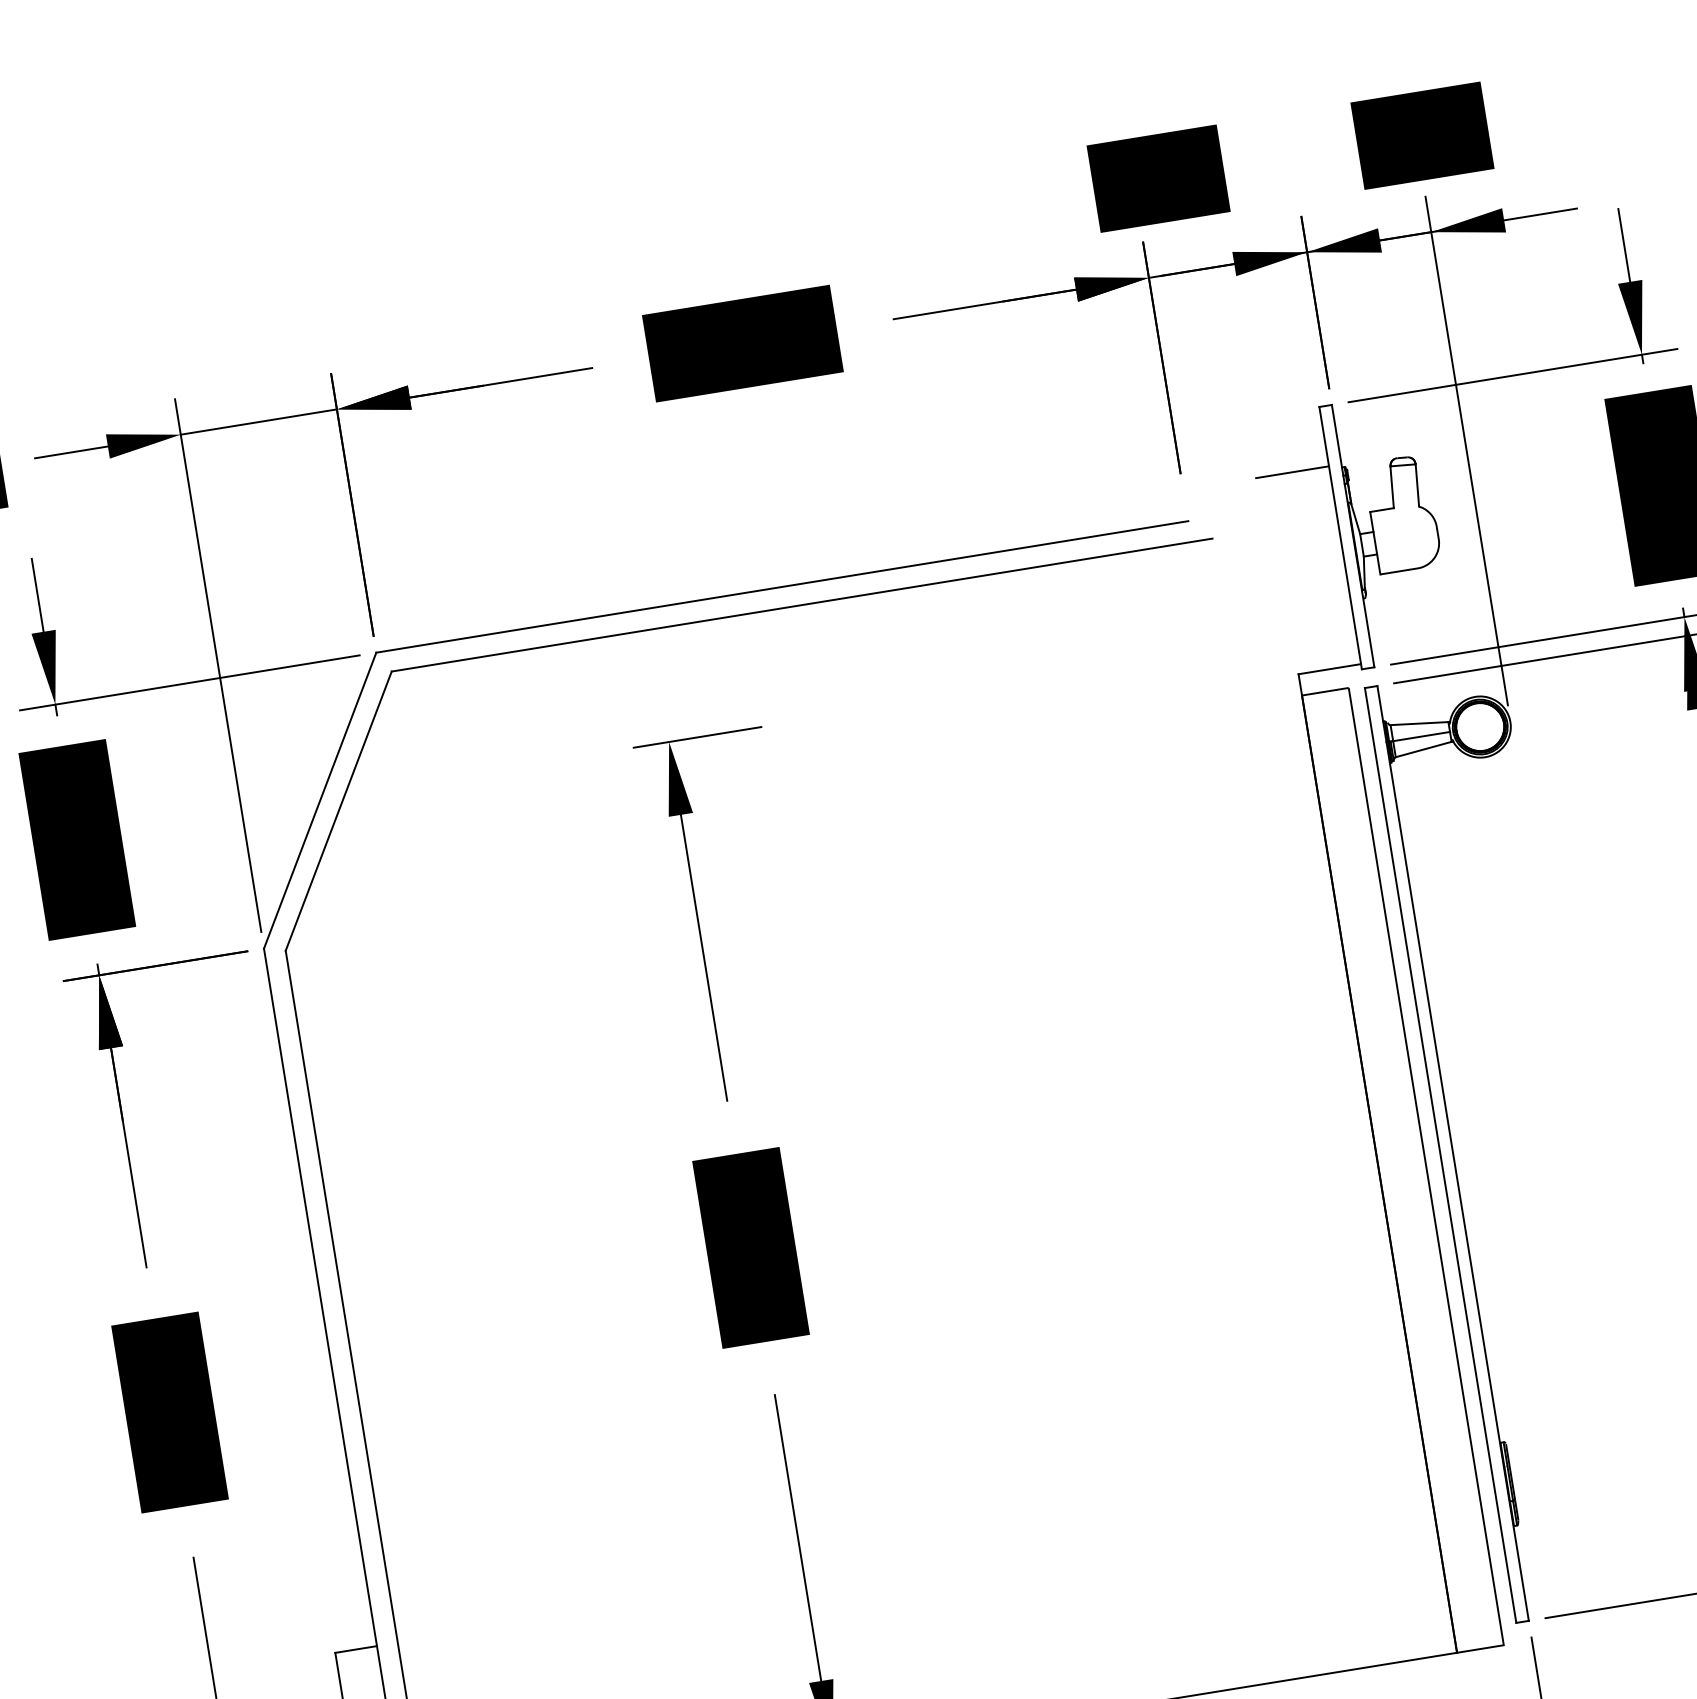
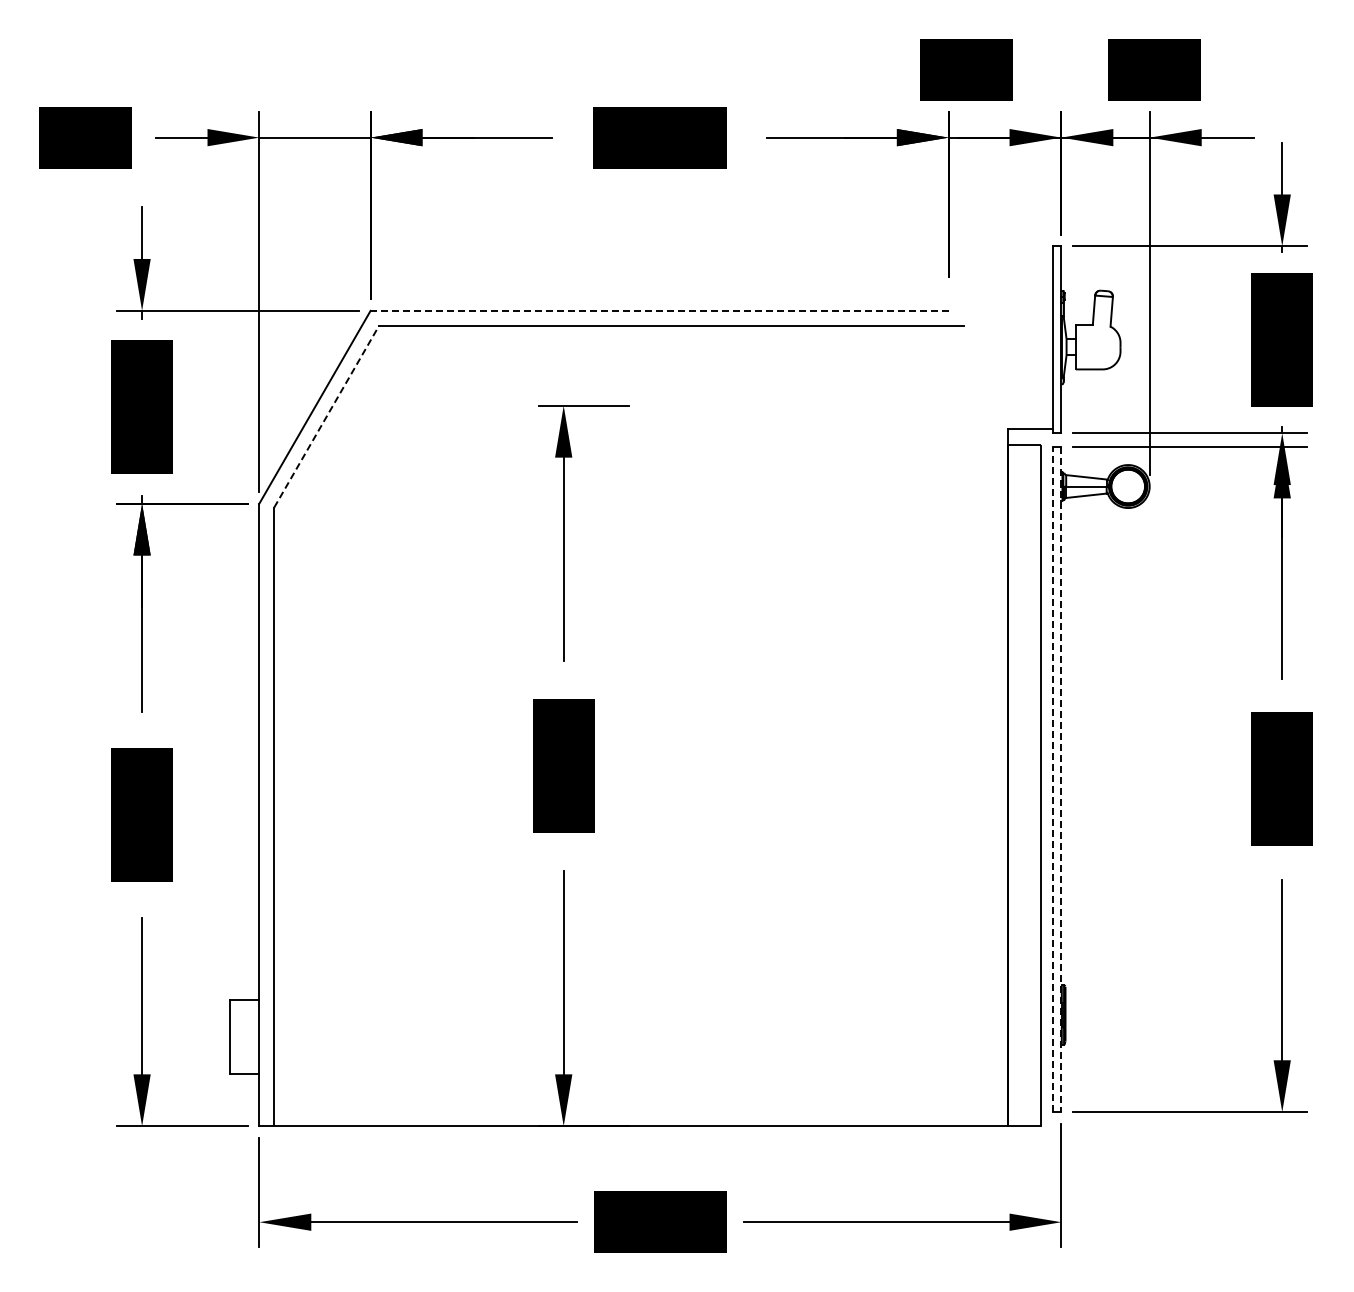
line: (1292, 472) -> (1026, 288), removed
line: (781, 586) -> (659, 310), solid -> dashed
line: (338, 811) -> (326, 416), solid -> dashed
line: (1453, 1153) -> (1061, 779), solid -> dashed
line: (1440, 1155) -> (1052, 779), solid -> dashed

